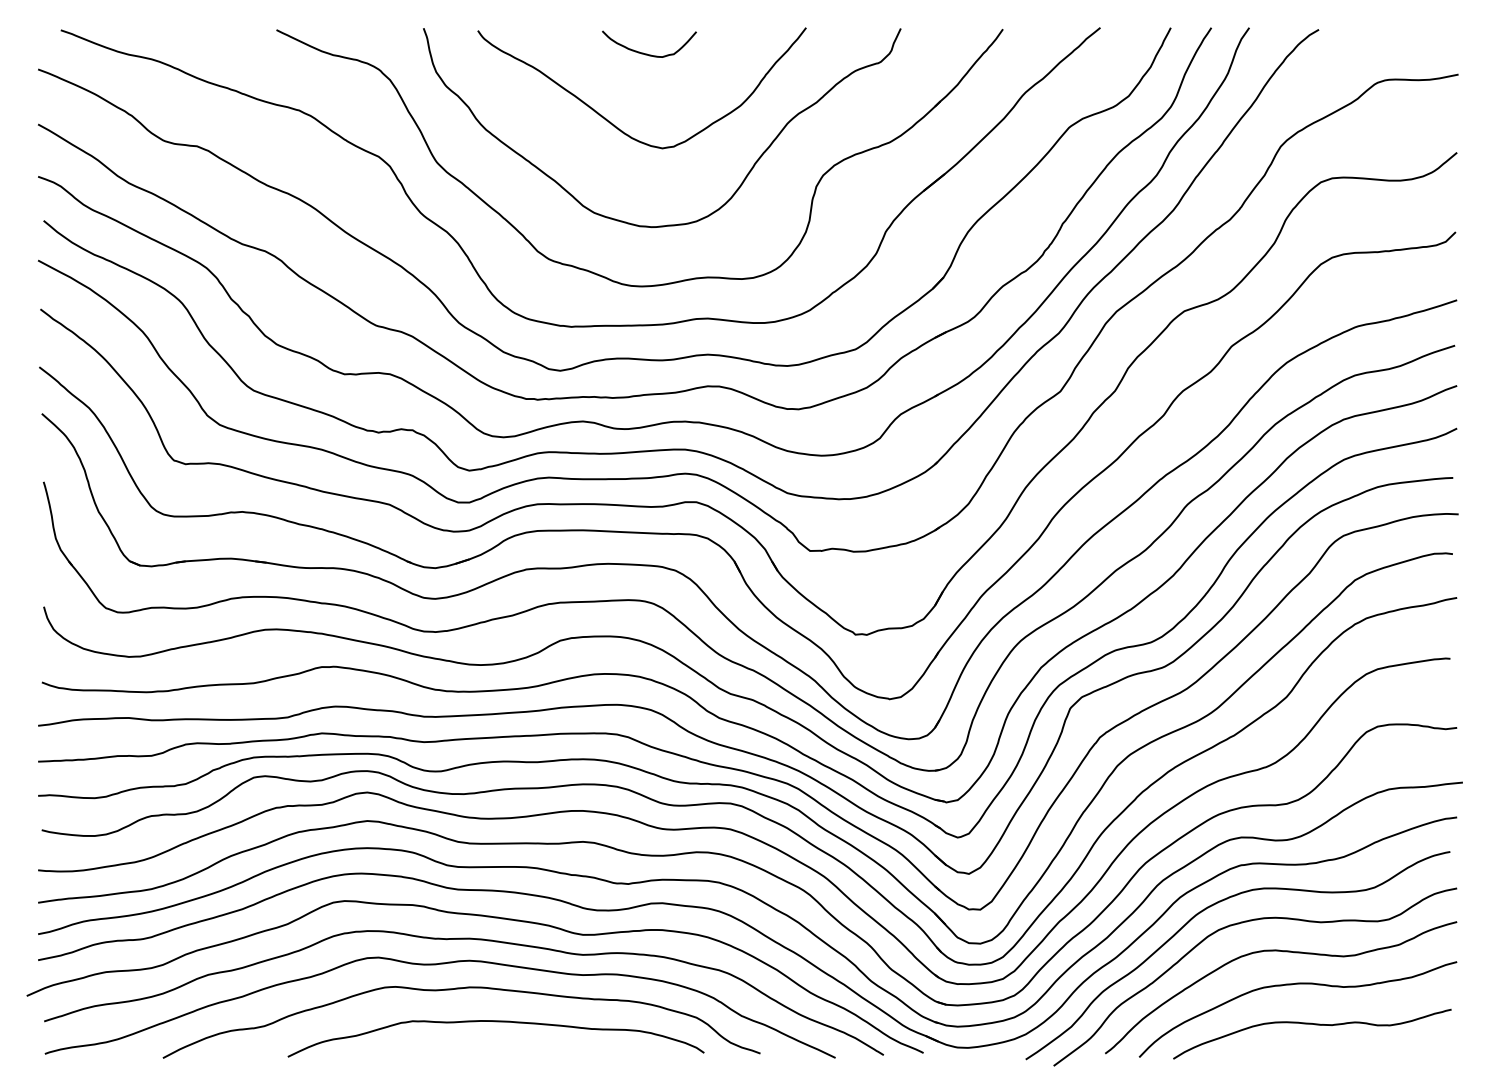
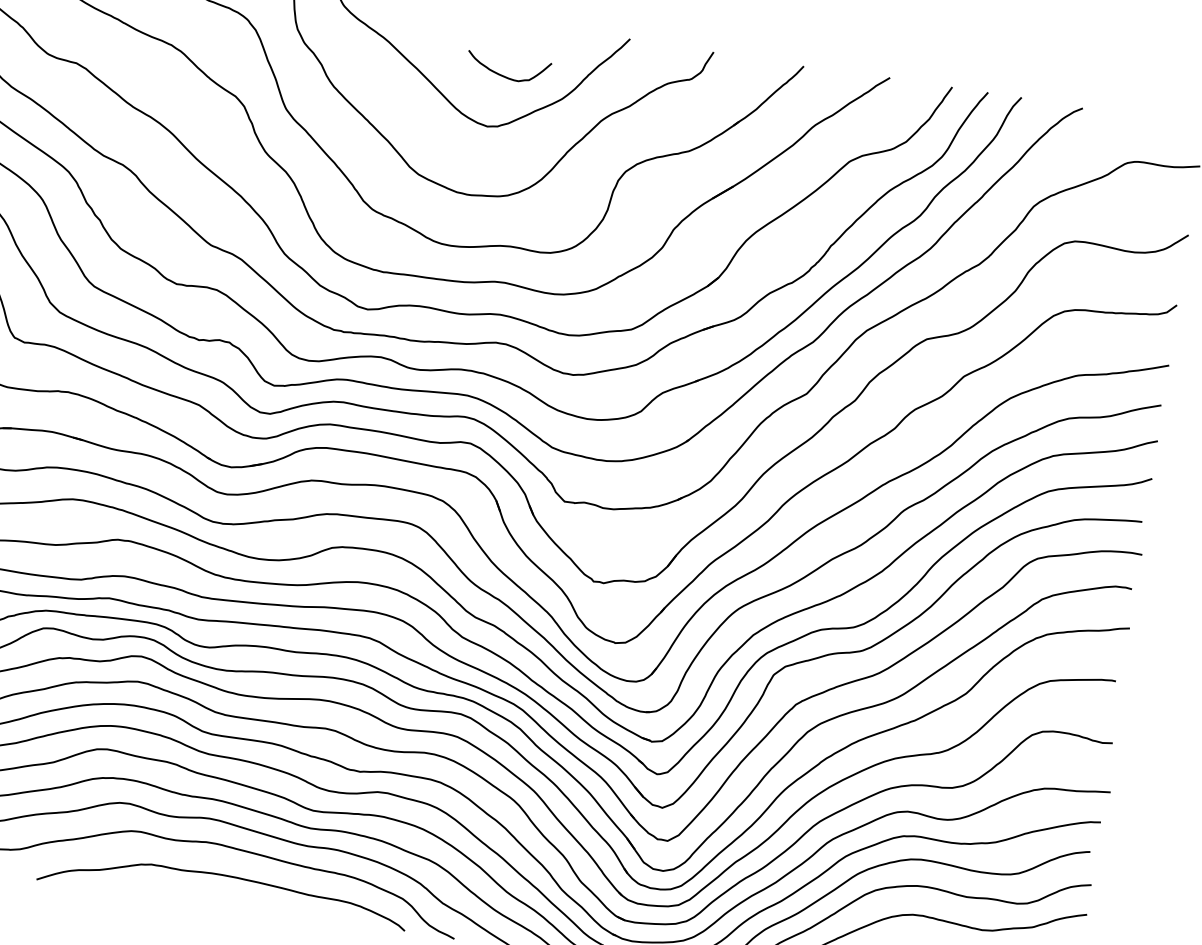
curve: (647, 53) -> (505, 76), moved

